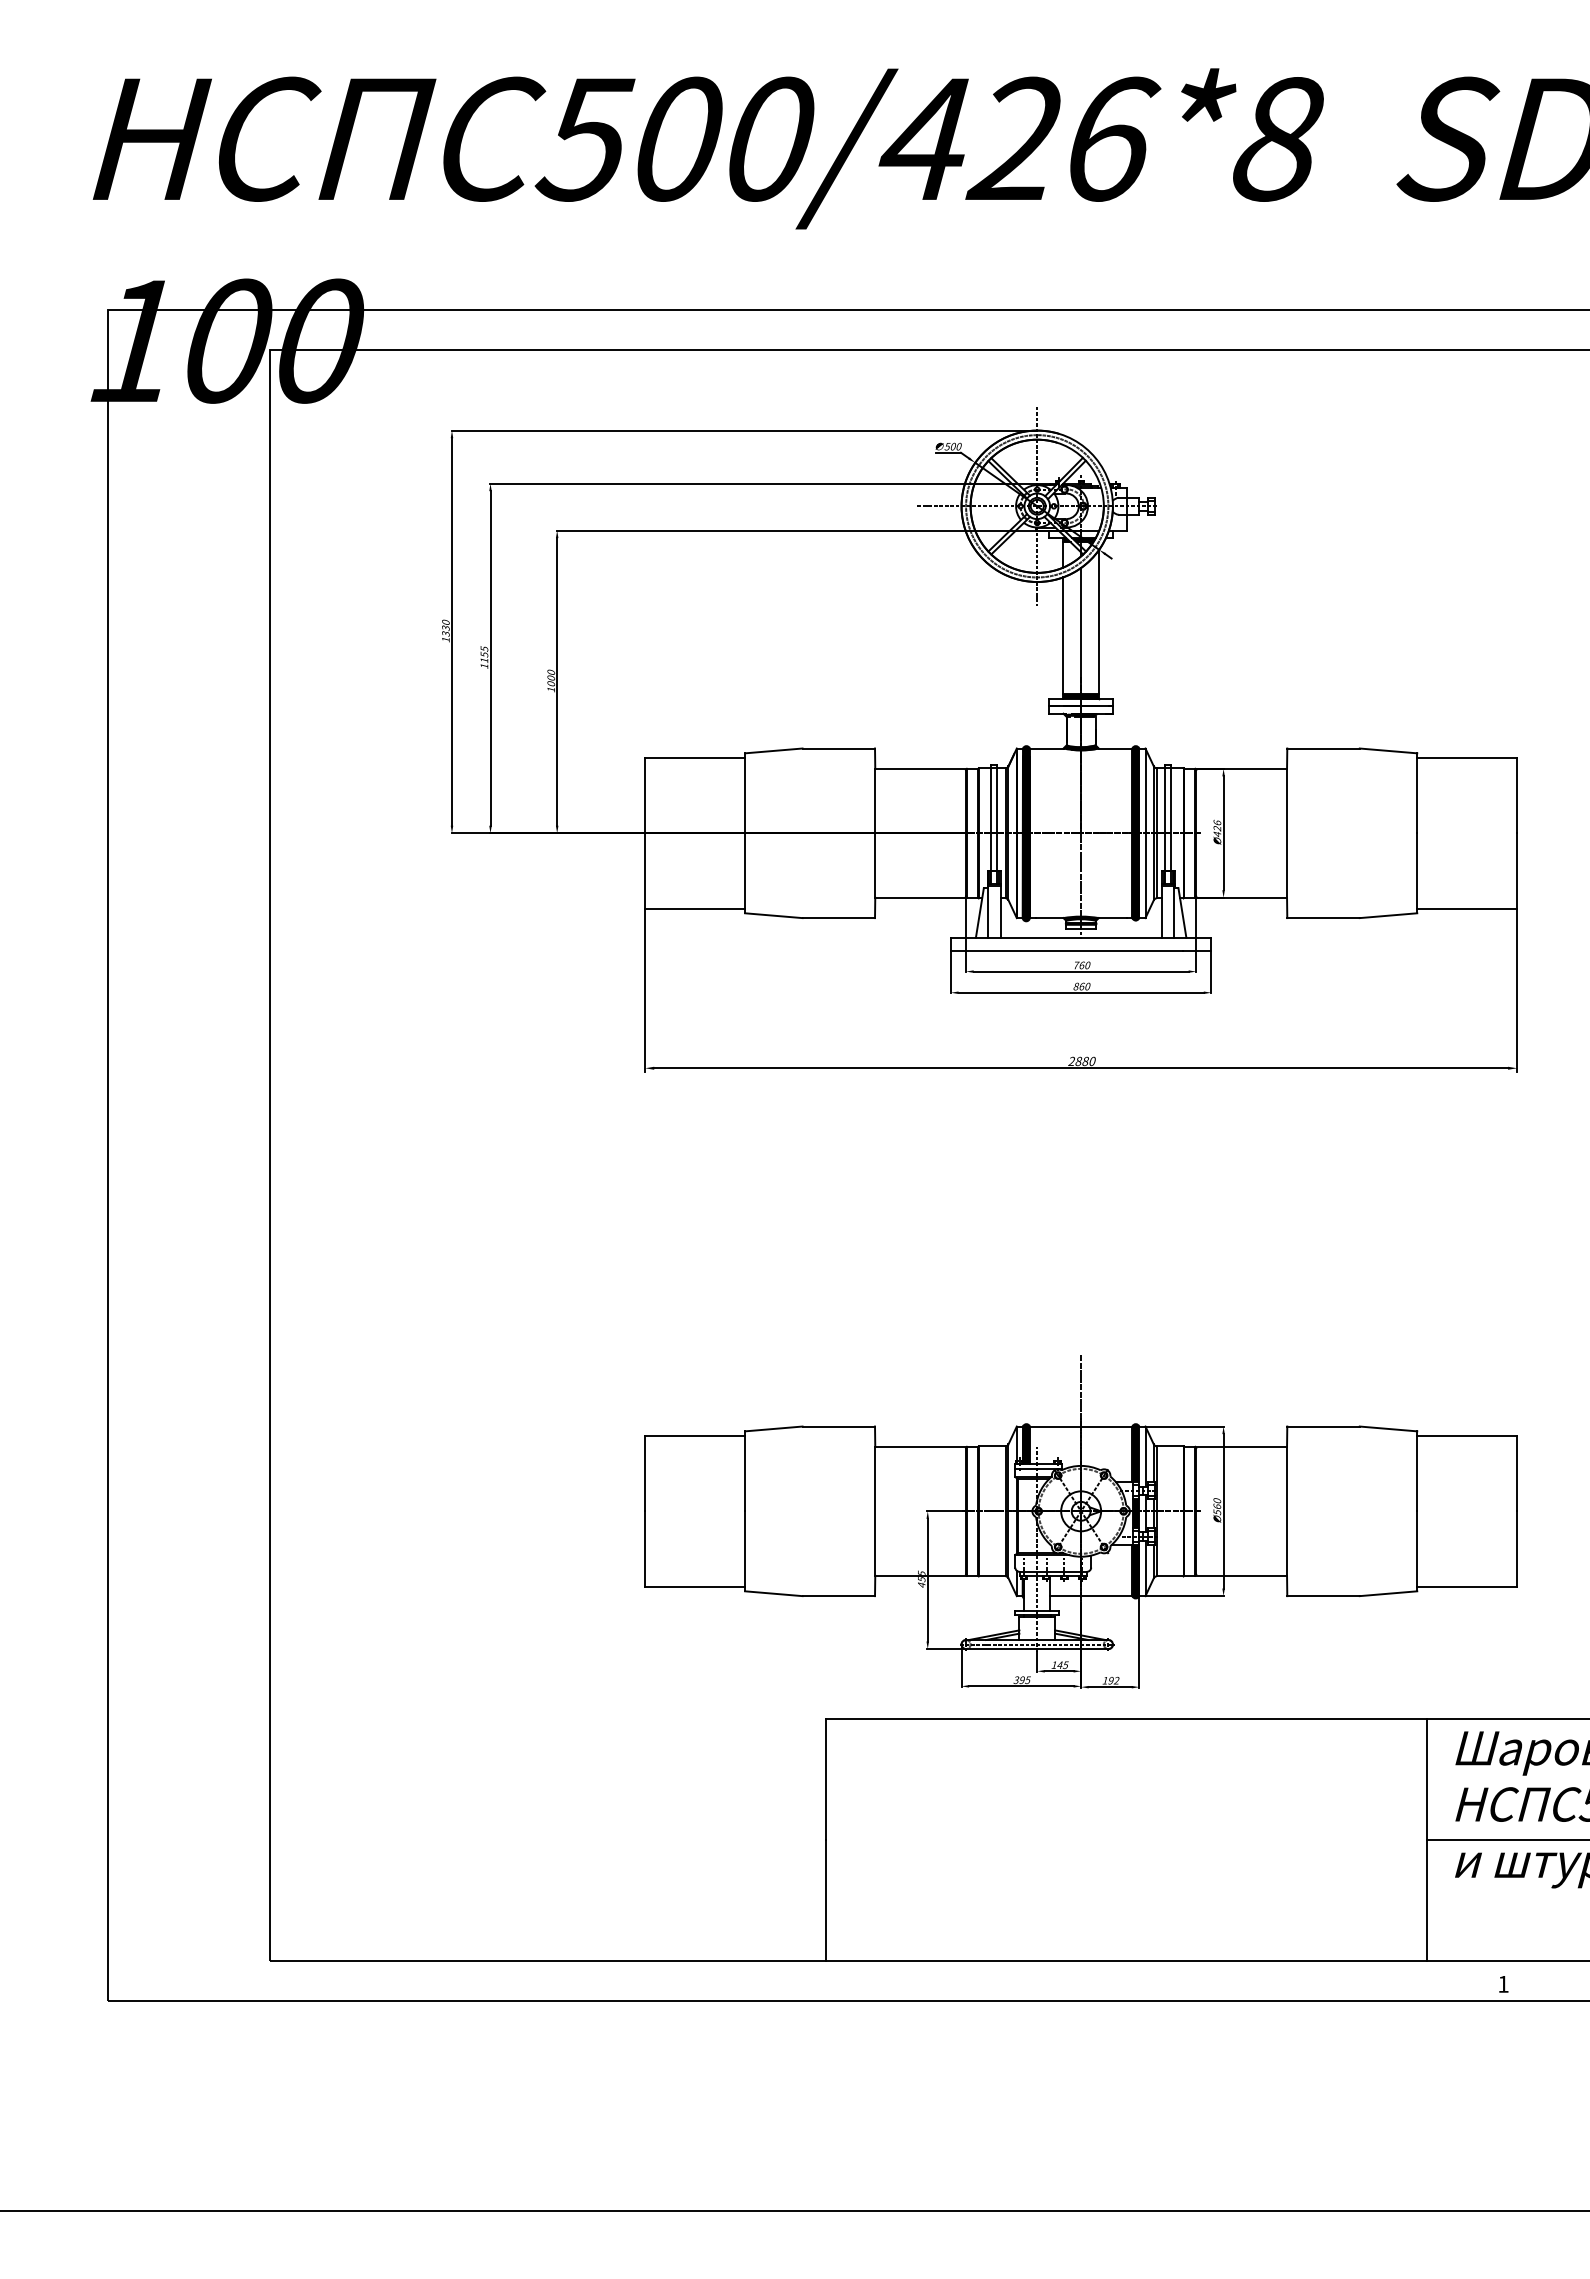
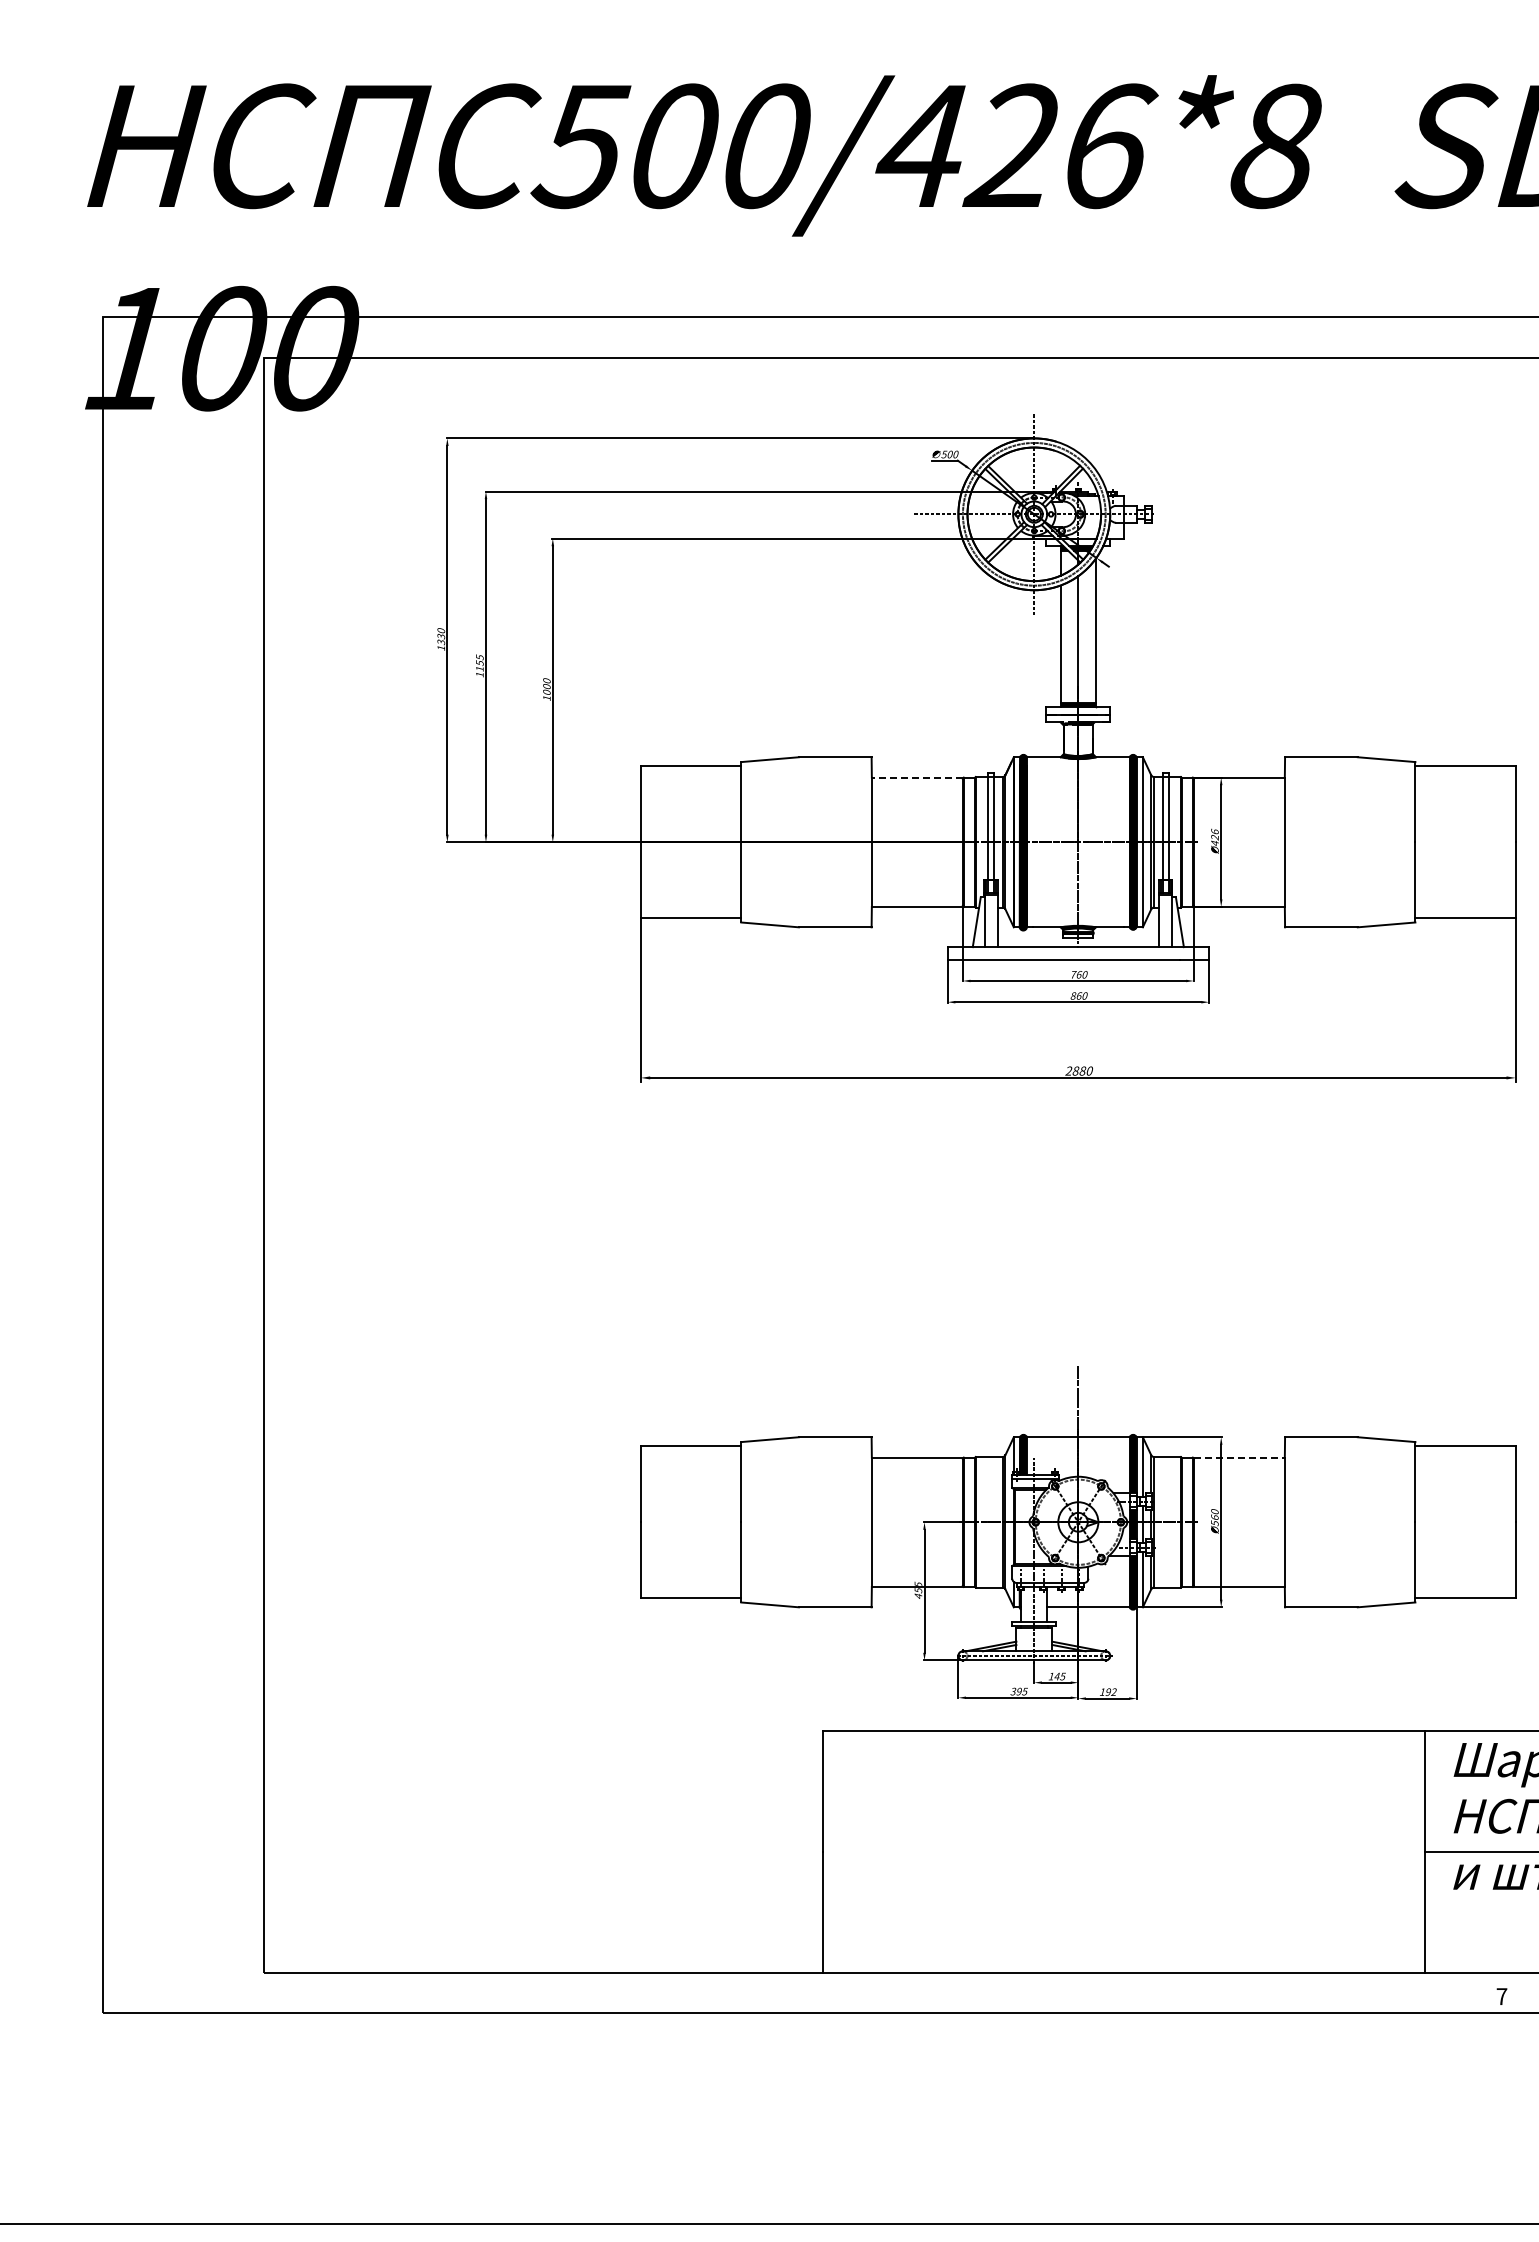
line: (920, 768) -> (917, 777), solid -> dashed
line: (1242, 1446) -> (1240, 1457), solid -> dashed
text: (1503, 1984) -> (1501, 1996), 1 -> 7

